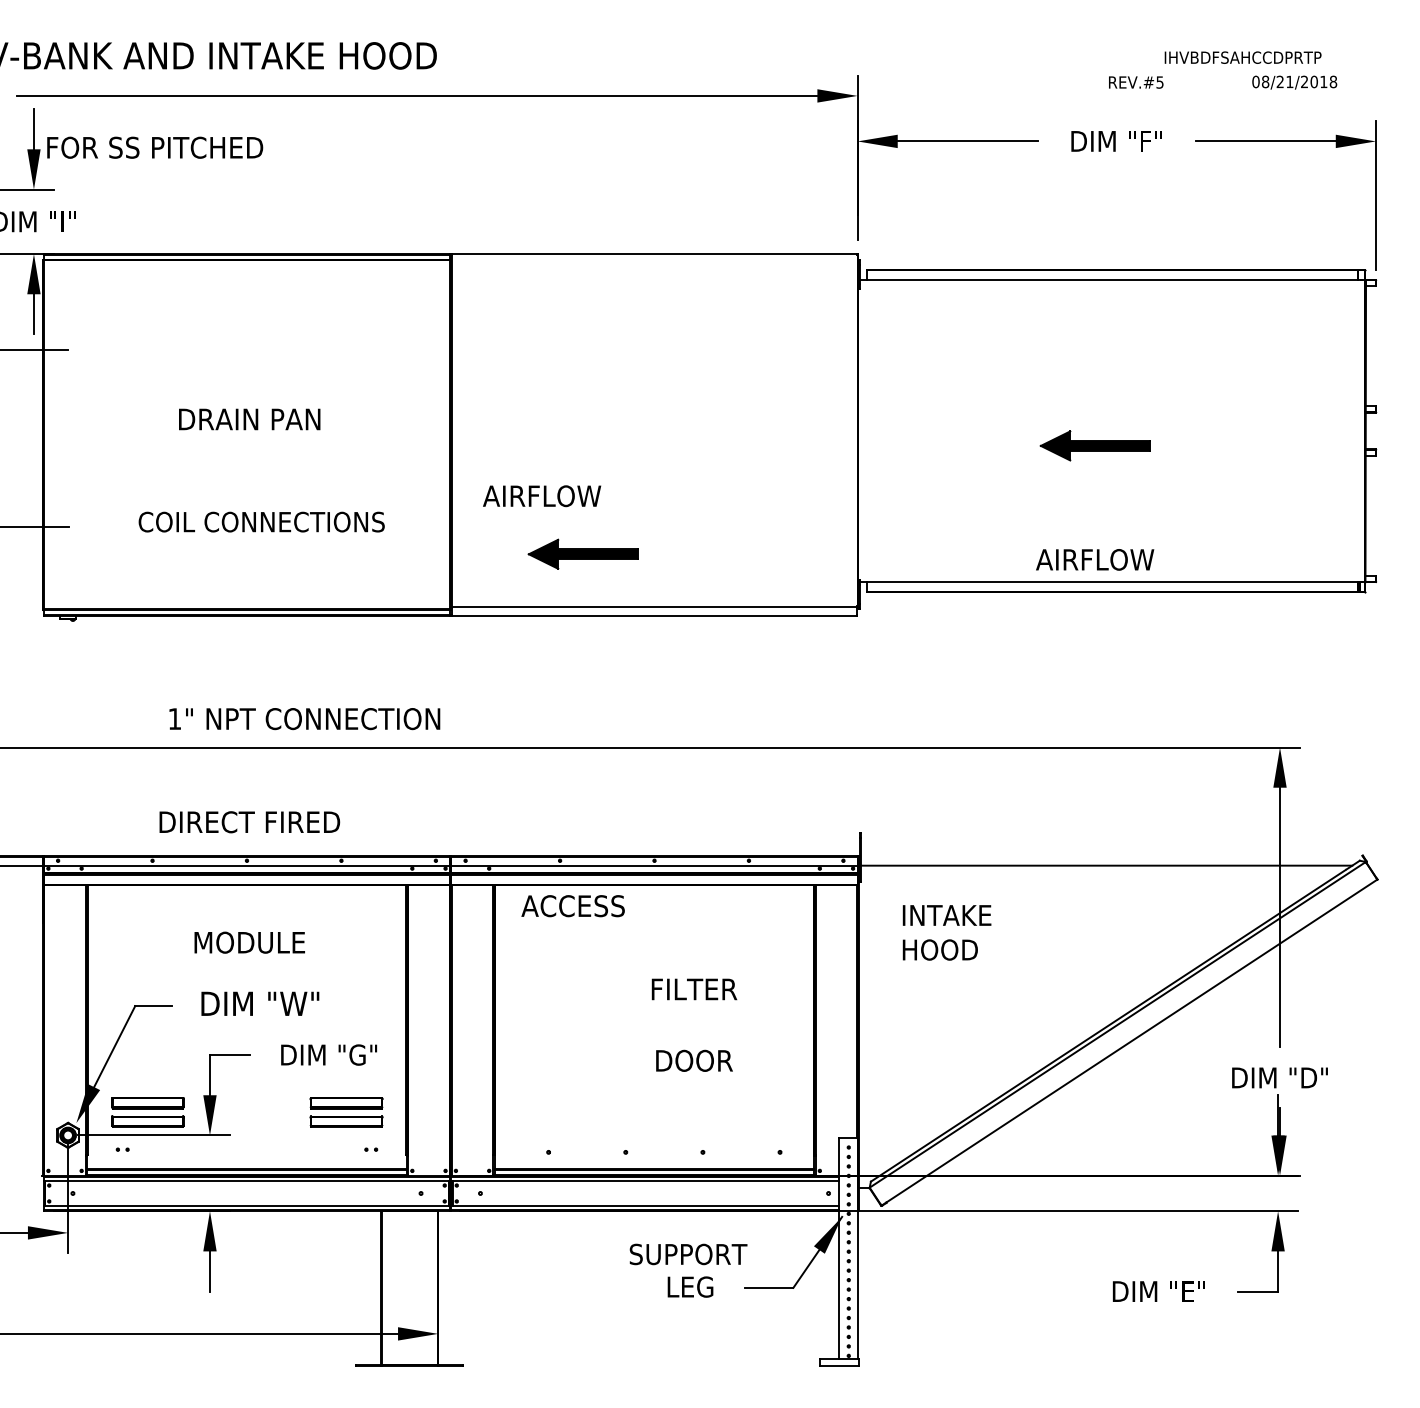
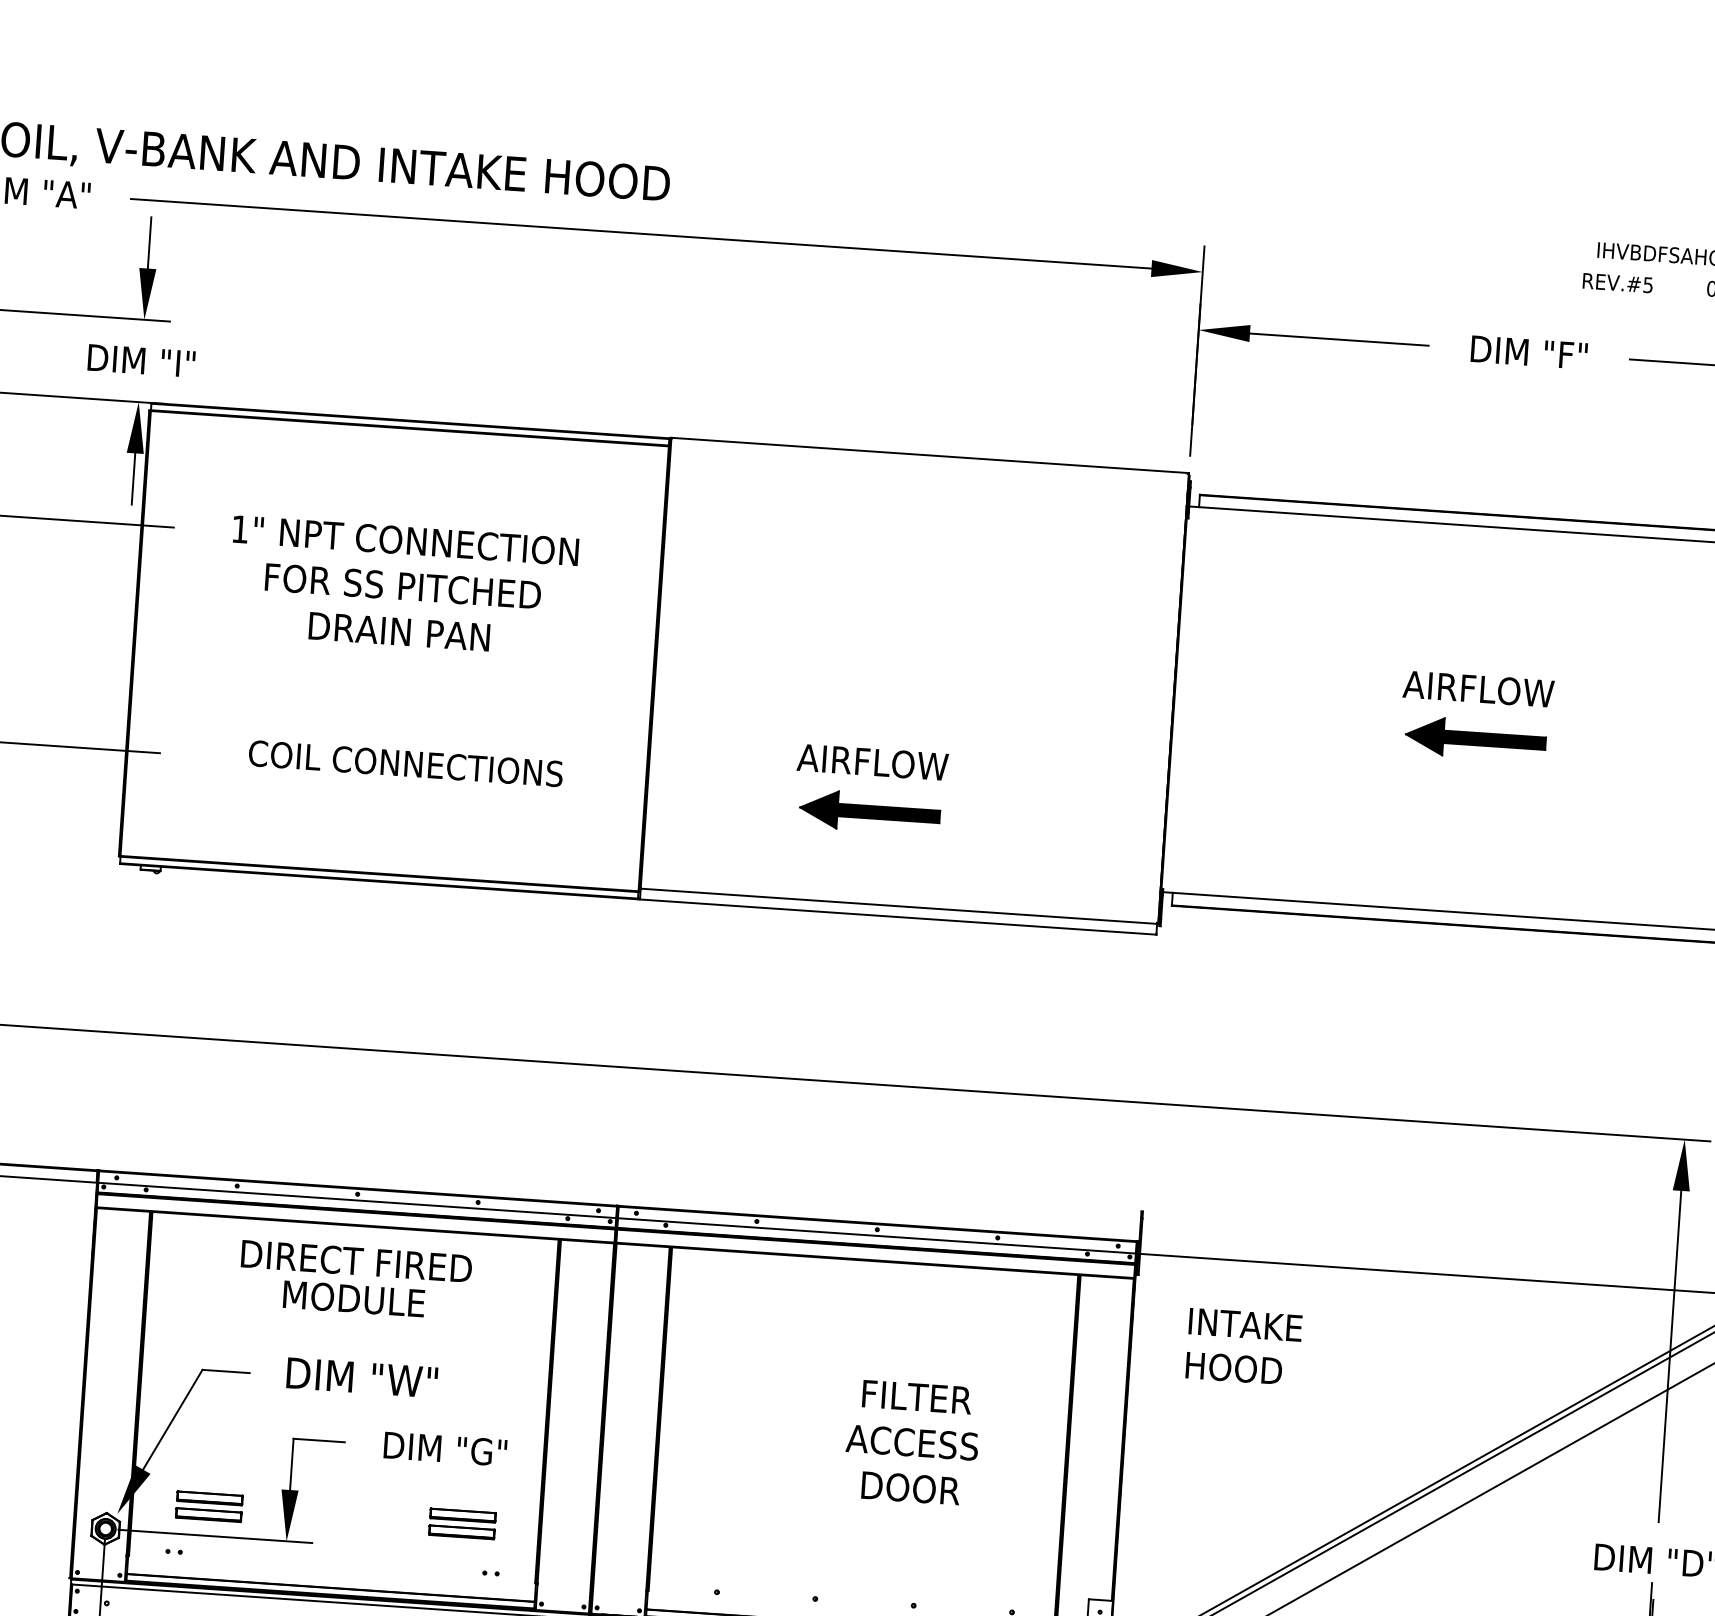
text: (1136, 82) -> (1618, 283), moved
text: (155, 147) -> (403, 585), moved
text: (542, 496) -> (873, 762), moved
part: (582, 553) -> (868, 811), moved
text: (1095, 559) -> (1479, 688), moved
text: (304, 719) -> (405, 541), moved
text: (249, 822) -> (356, 1261), moved
text: (572, 906) -> (911, 1443), moved
part: (147, 1112) -> (208, 1506), size x0.71
part: (345, 1112) -> (461, 1523), size x0.71

